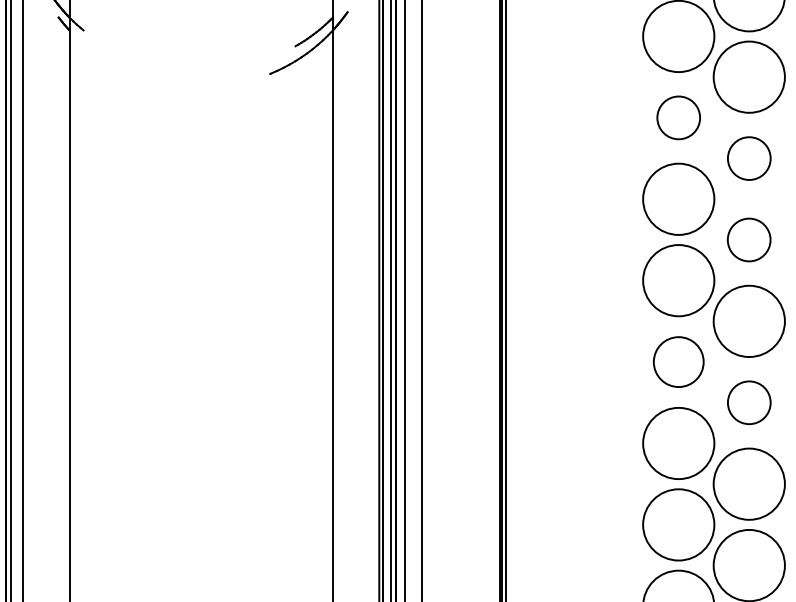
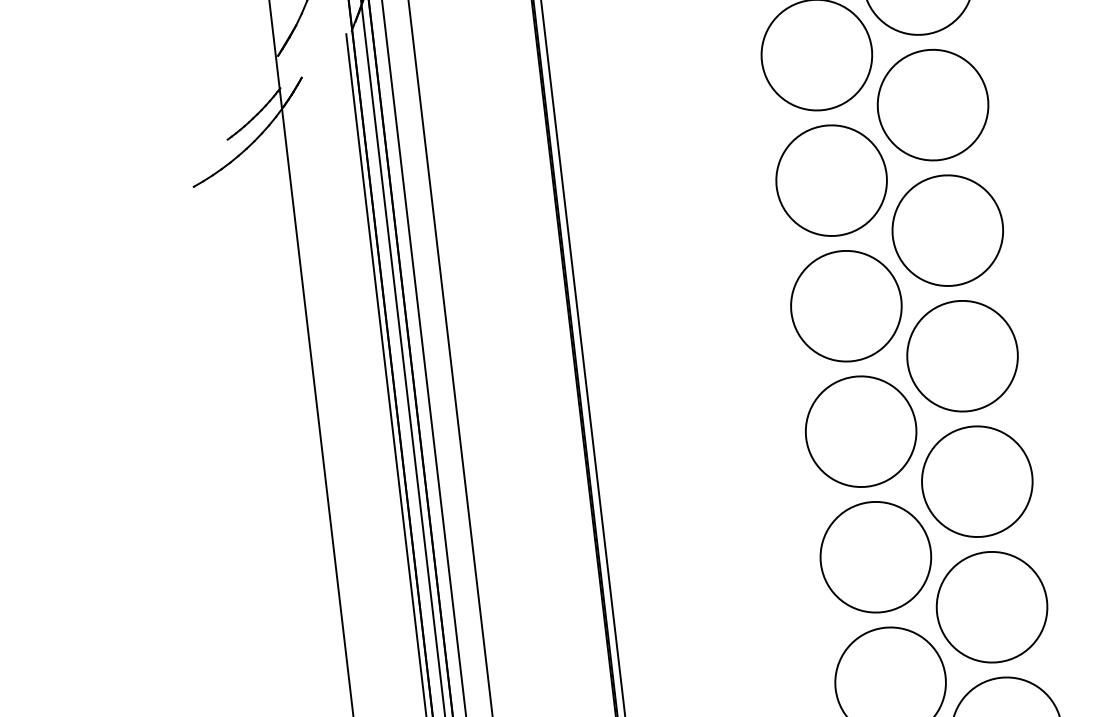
circle: (678, 117) -> (831, 180), size x1.67
circle: (748, 158) -> (946, 230), size x1.67
circle: (748, 239) -> (961, 355), size x1.67
circle: (678, 361) -> (875, 556), size x1.43
circle: (748, 402) -> (990, 606), size x1.67

